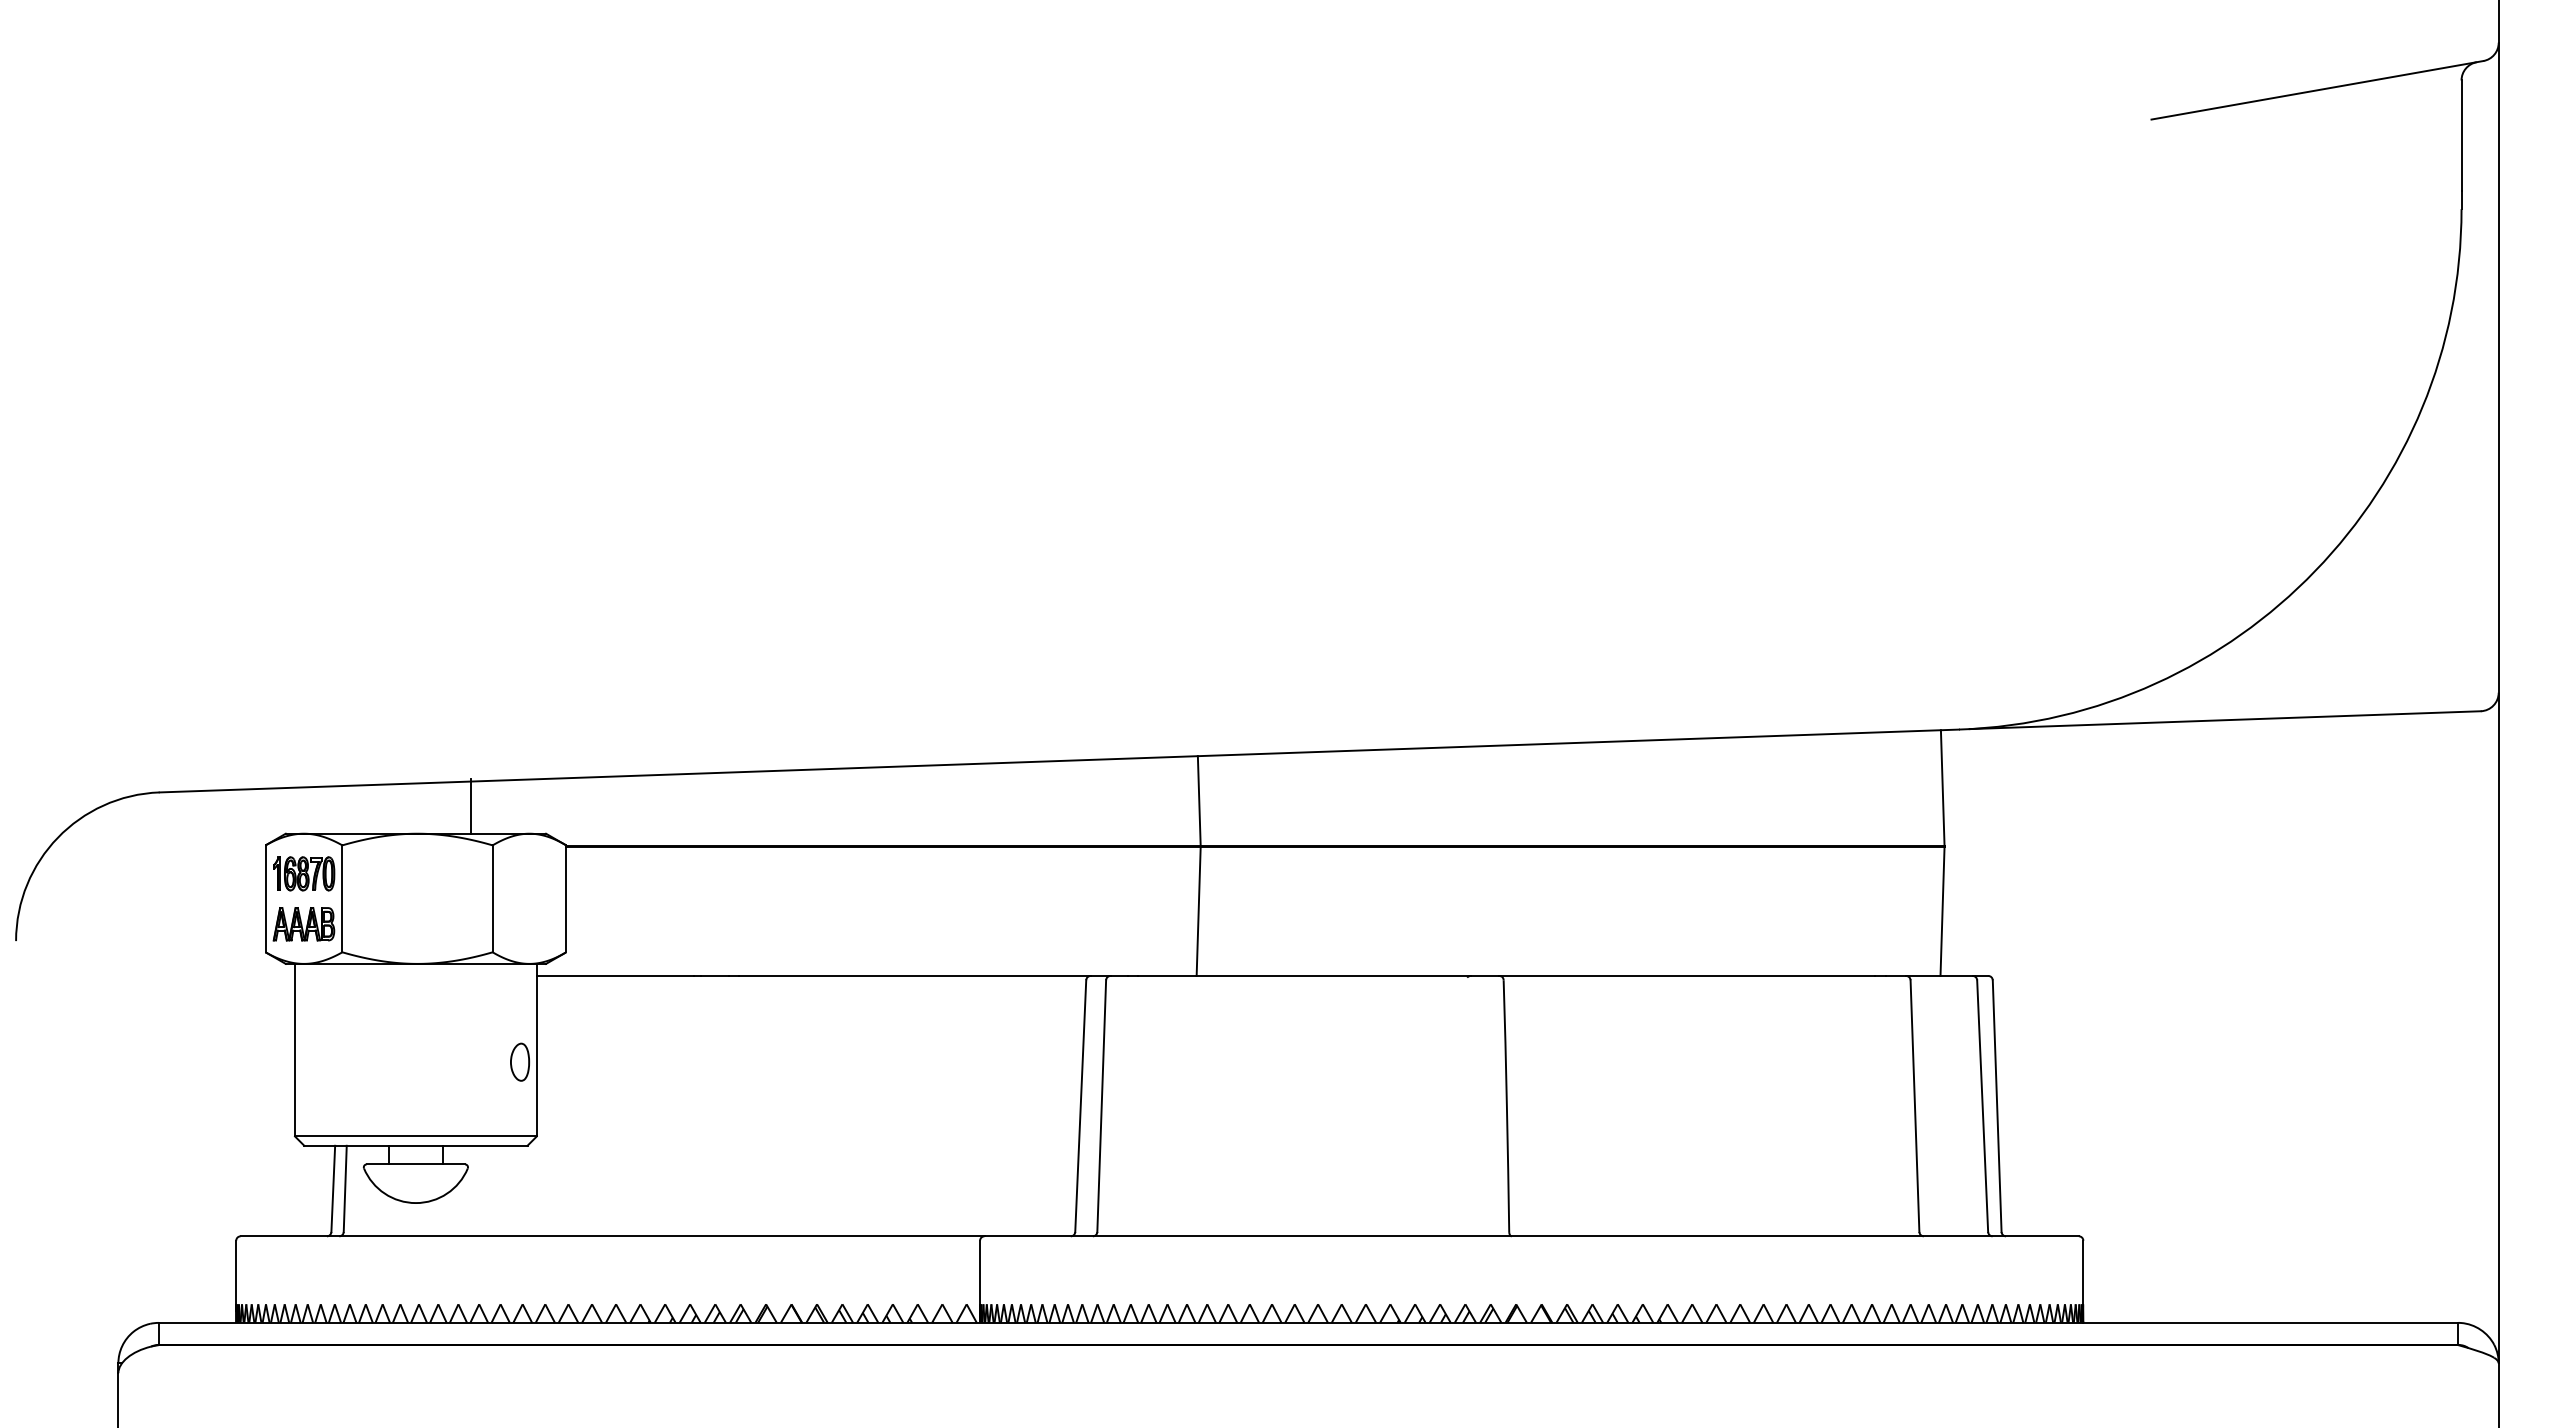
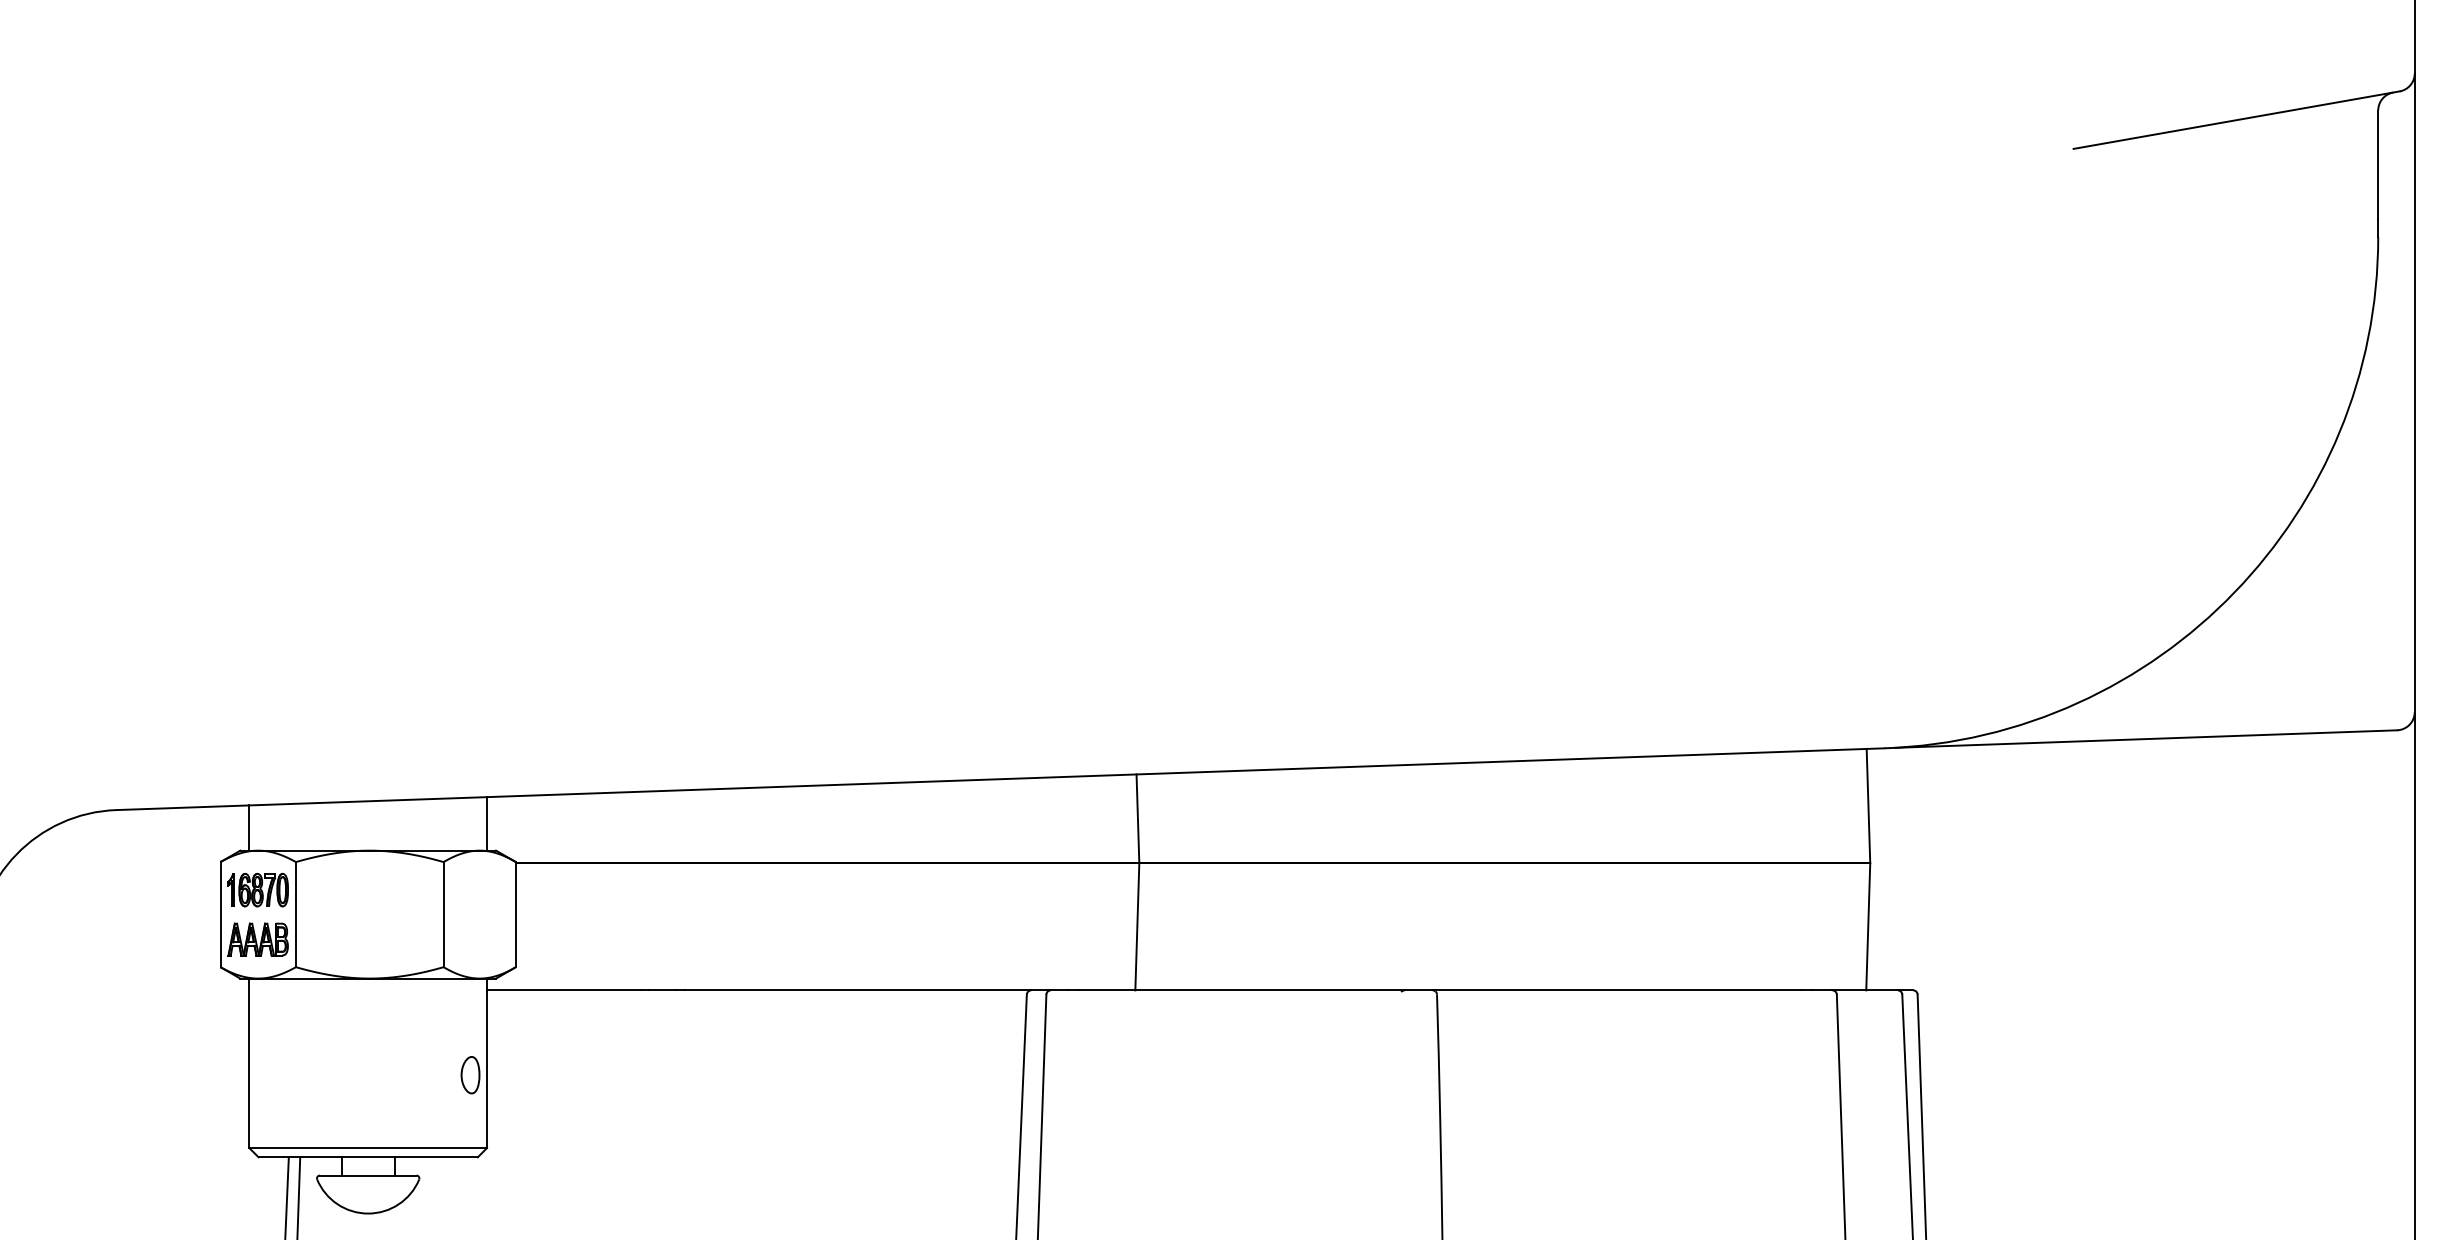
line: (470, 806) -> (486, 823), moved
line: (295, 810) -> (249, 827), added

